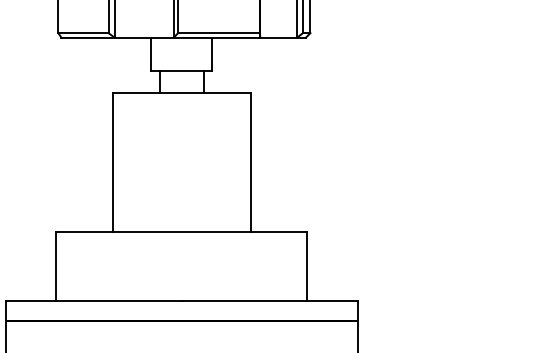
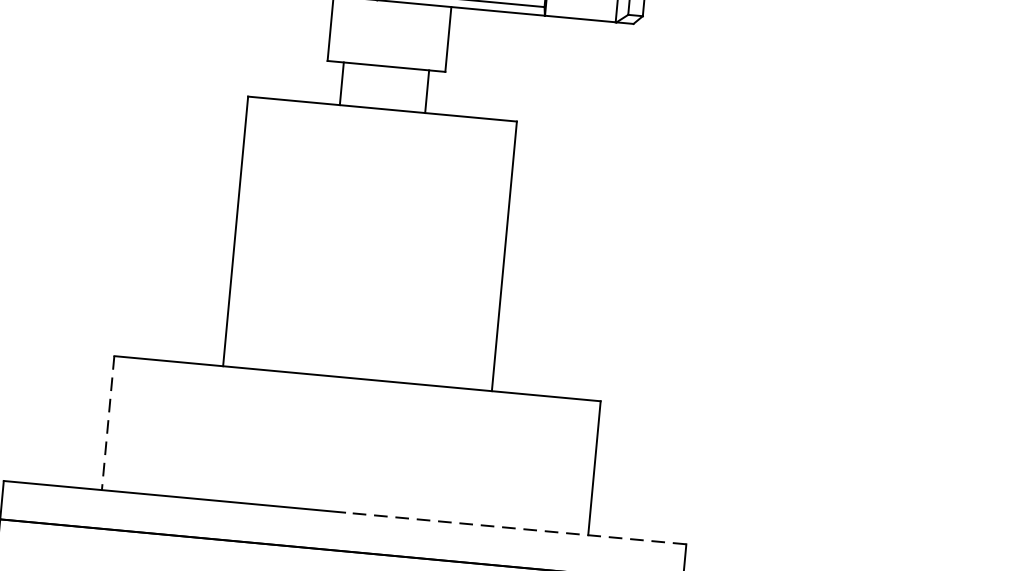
line: (56, 266) -> (108, 423), solid -> dashed
line: (269, 301) -> (515, 529), solid -> dashed

